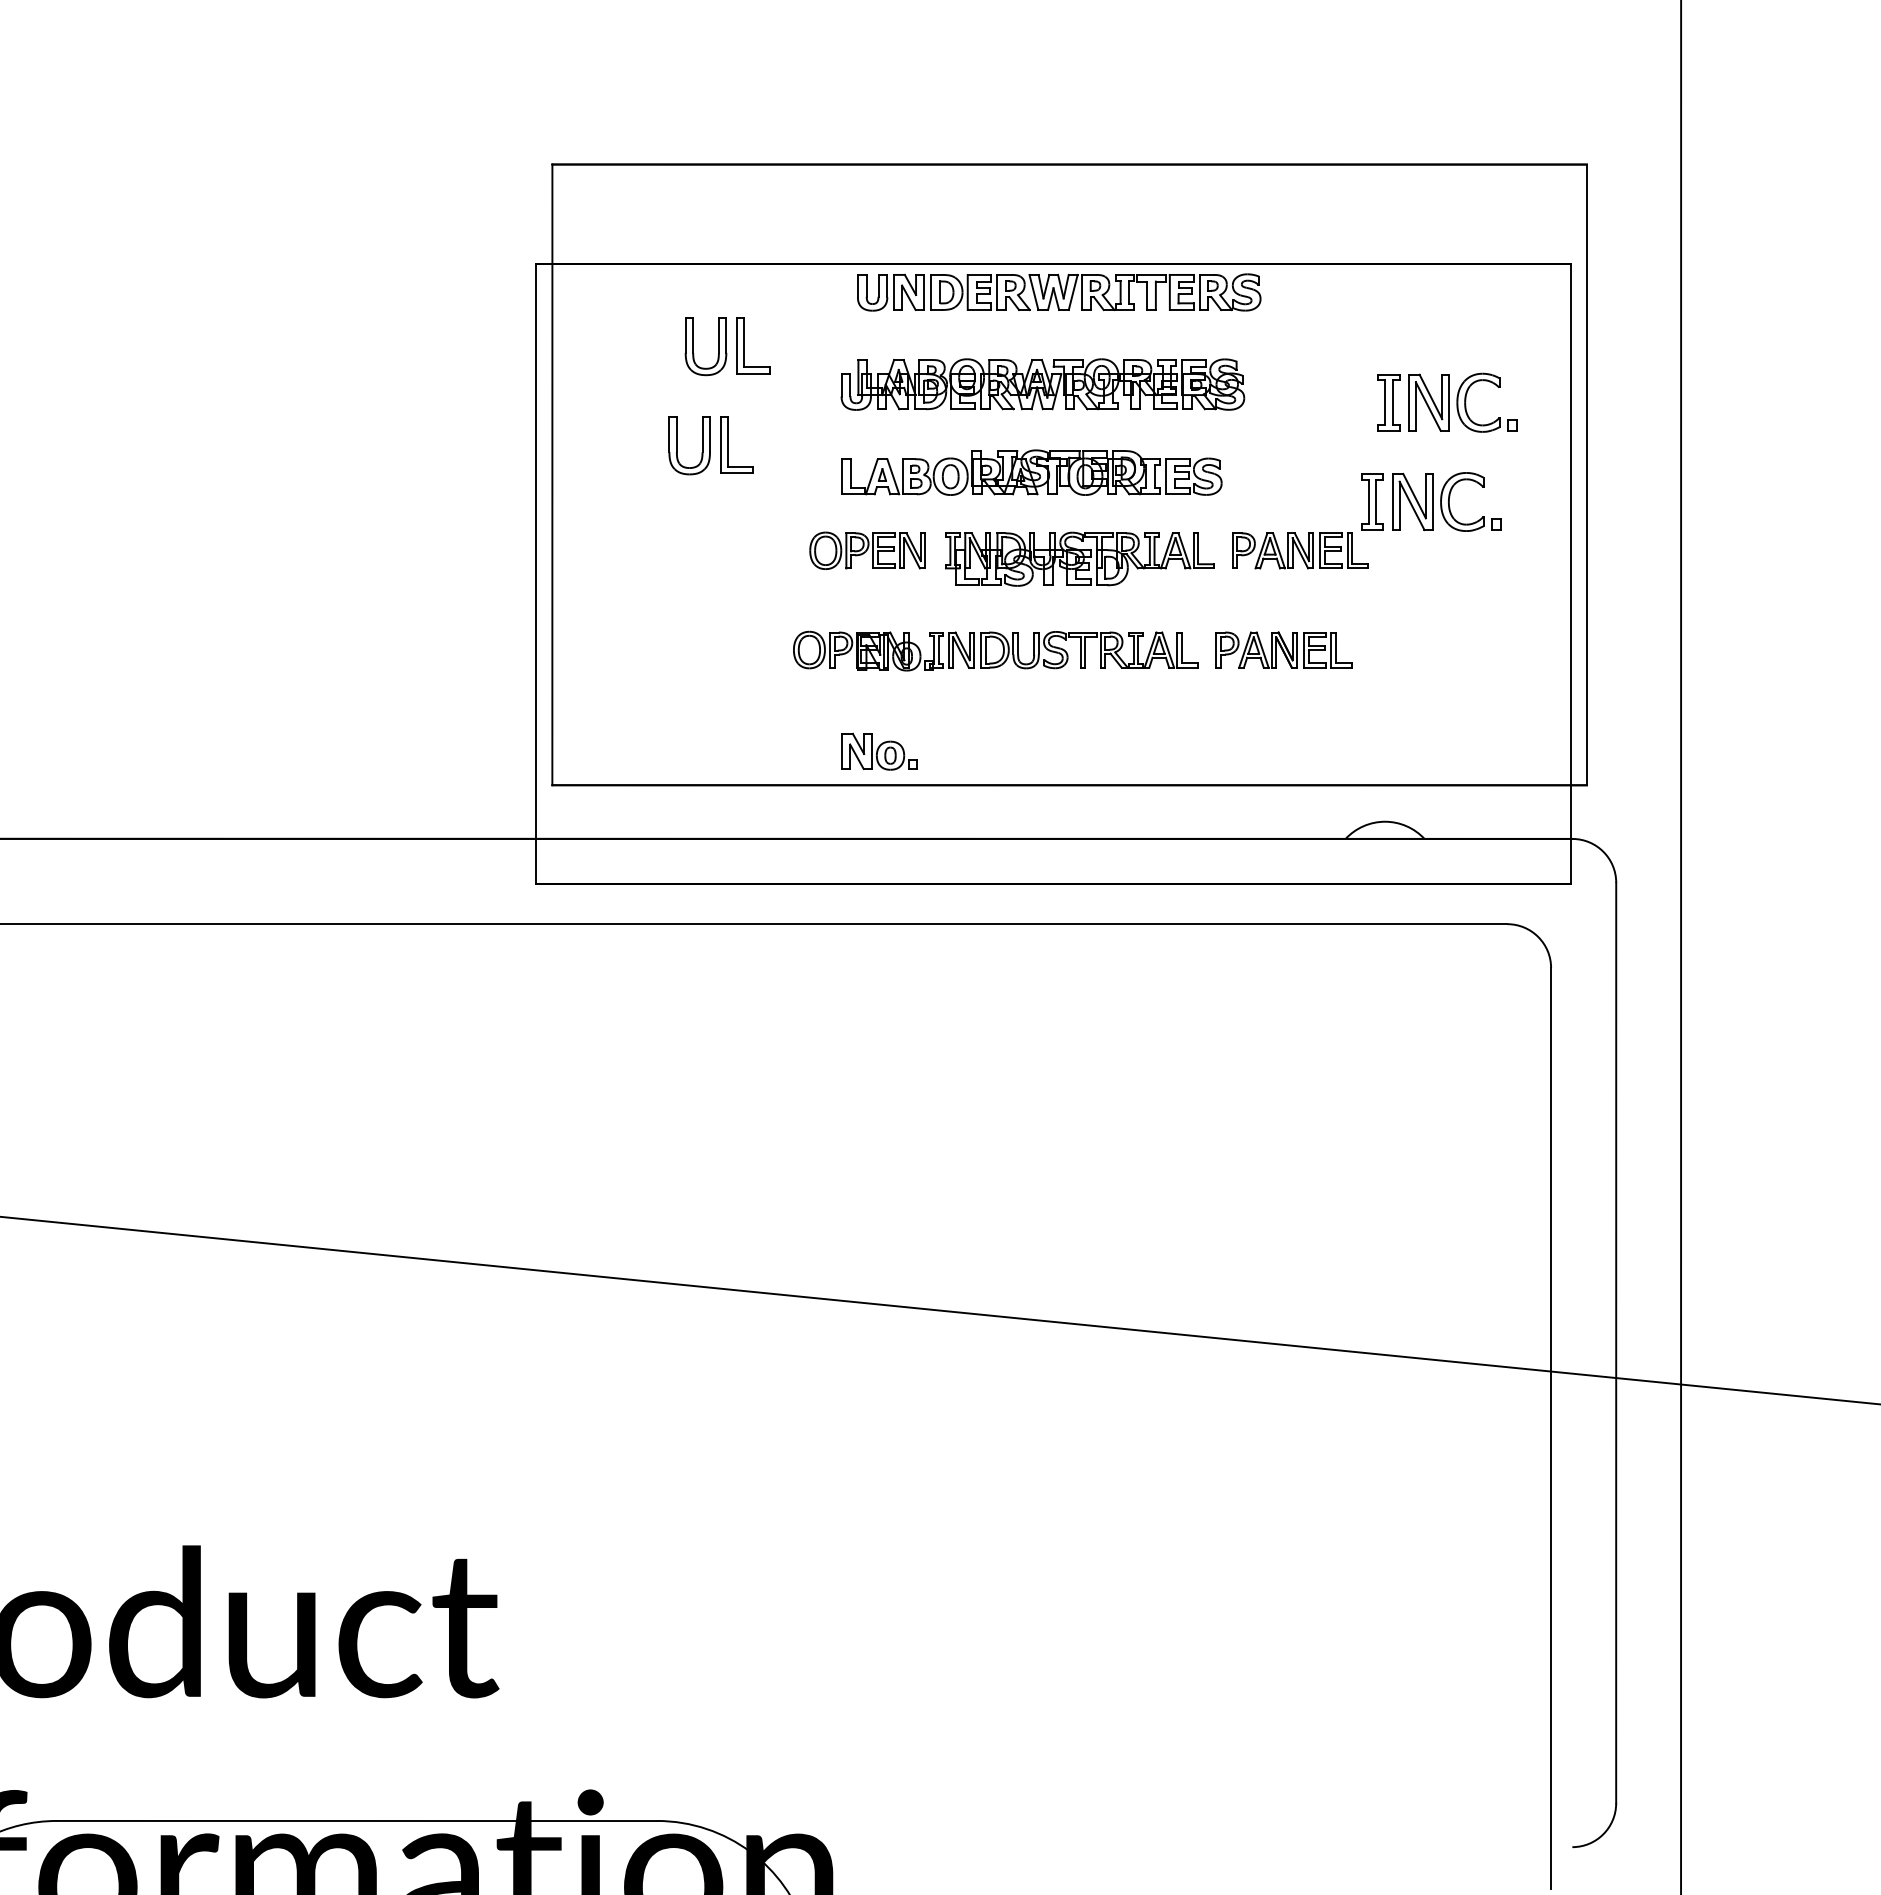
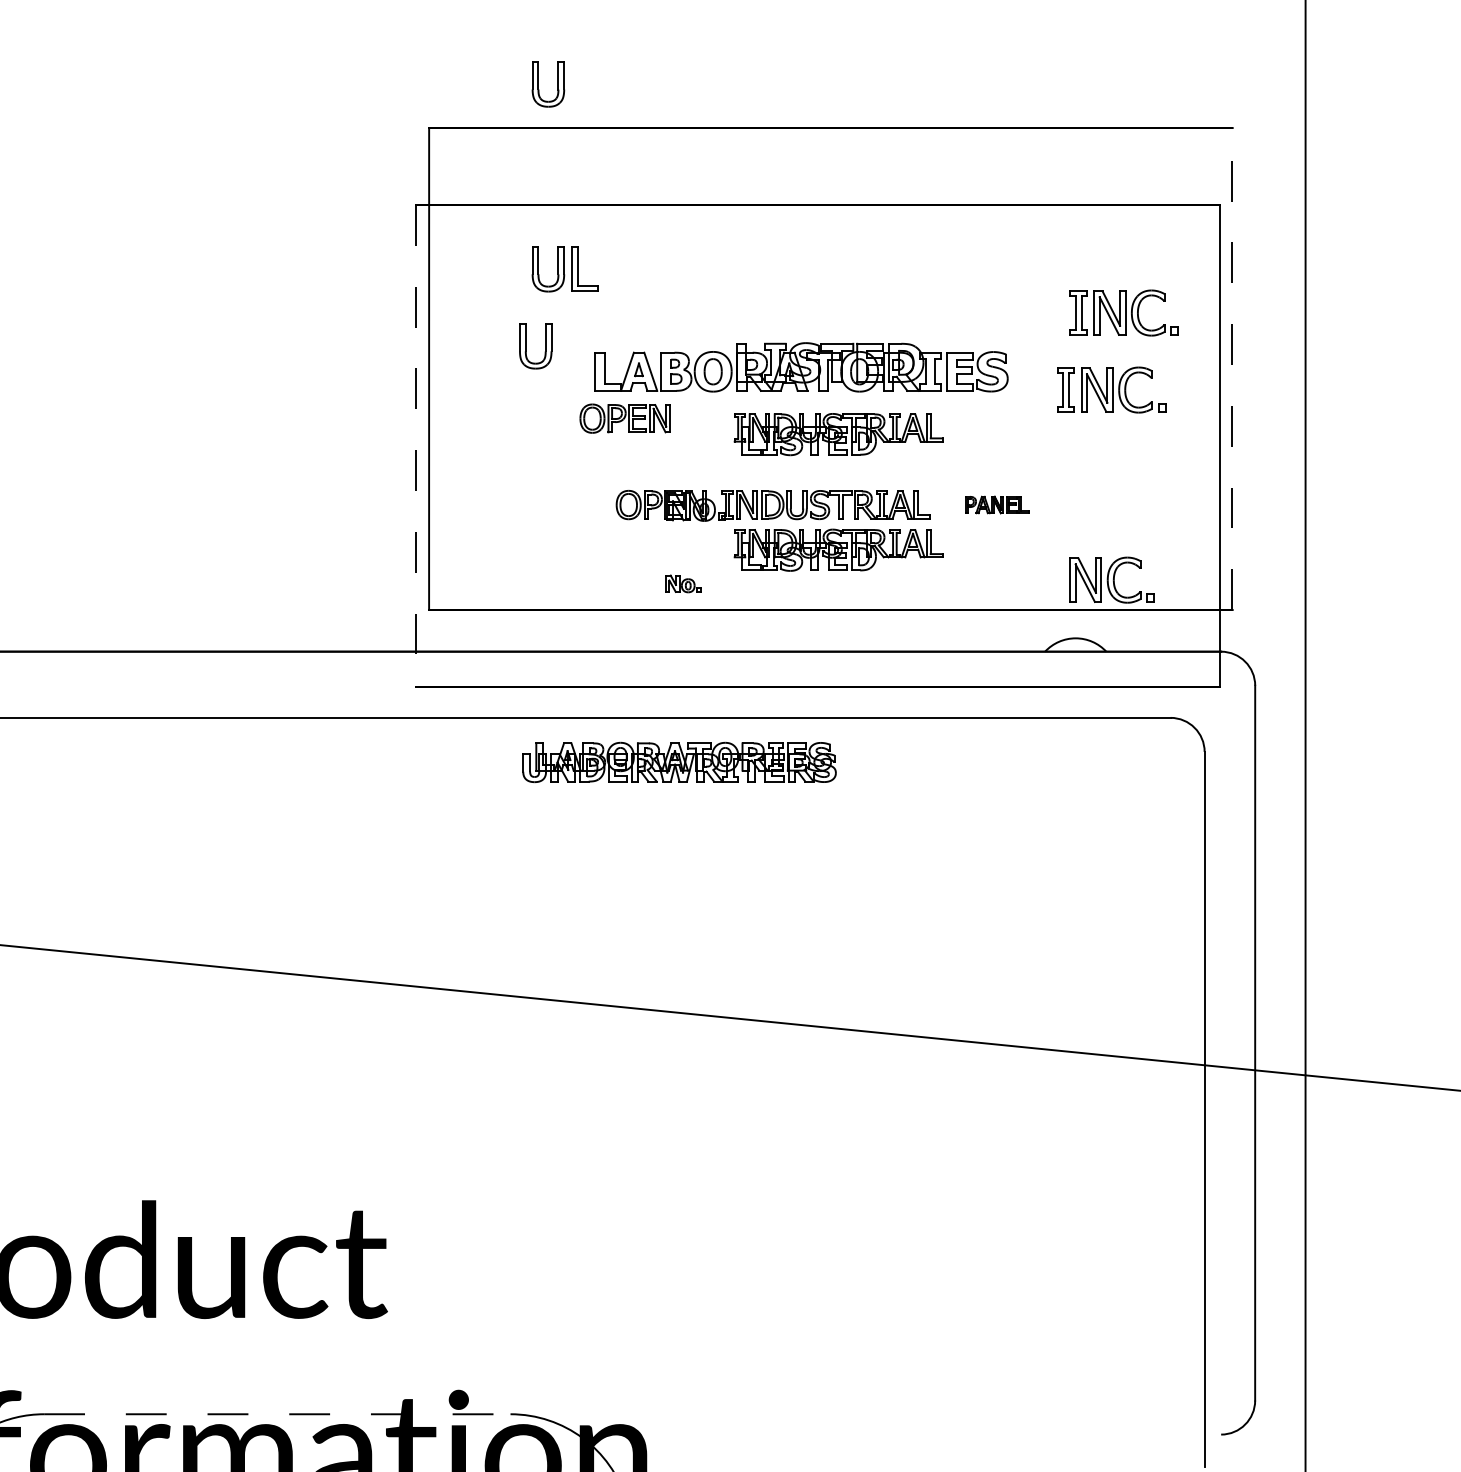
part: (693, 108) -> (538, 84), added
part: (1059, 292) -> (822, 227), removed
part: (1042, 384) -> (679, 762), moved
part: (728, 444) -> (565, 345), removed
part: (1031, 472) -> (801, 367), size x1.4
line: (1586, 474) -> (1232, 368), solid -> dashed
part: (867, 550) -> (624, 418), moved
part: (1300, 550) -> (1010, 427), removed
line: (536, 574) -> (416, 446), solid -> dashed
part: (1283, 649) -> (996, 504), size x0.6
part: (1079, 707) -> (838, 549), added
part: (1431, 746) -> (1111, 579), added
part: (879, 751) -> (683, 583), size x0.6
line: (357, 1820) -> (277, 1413), solid -> dashed

